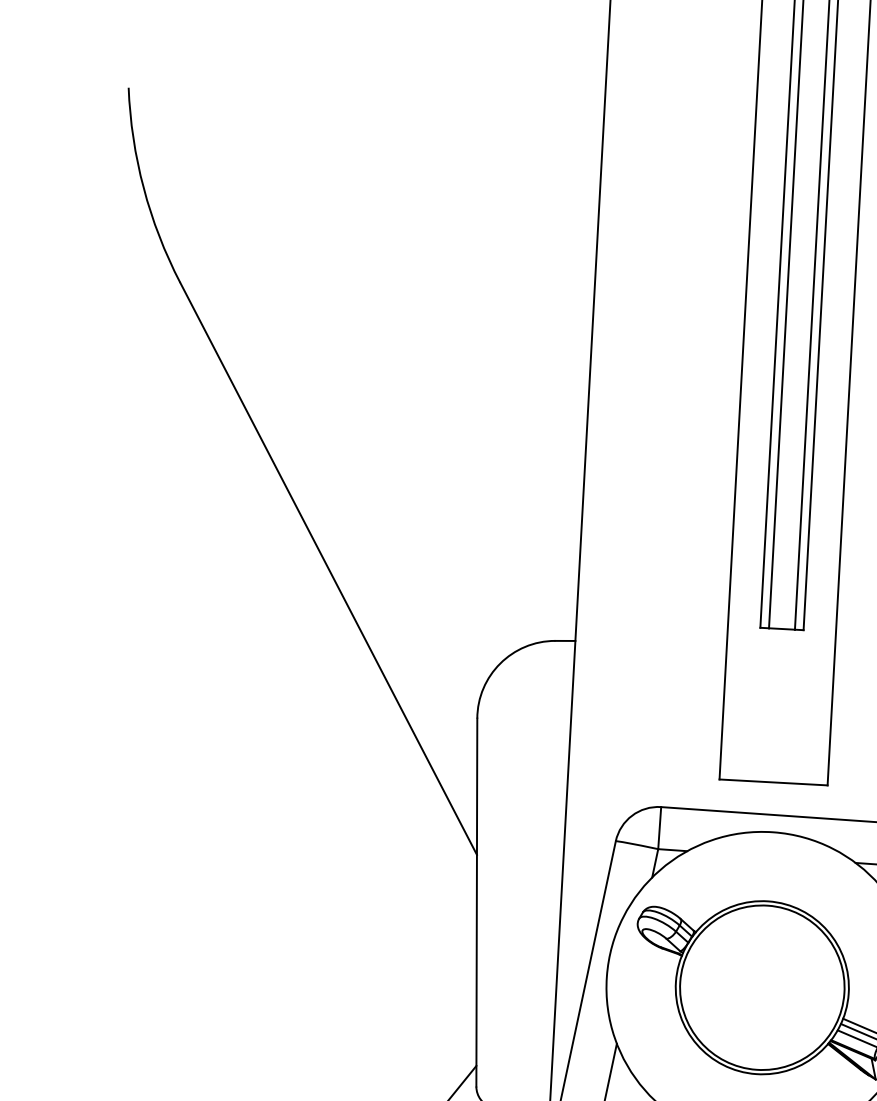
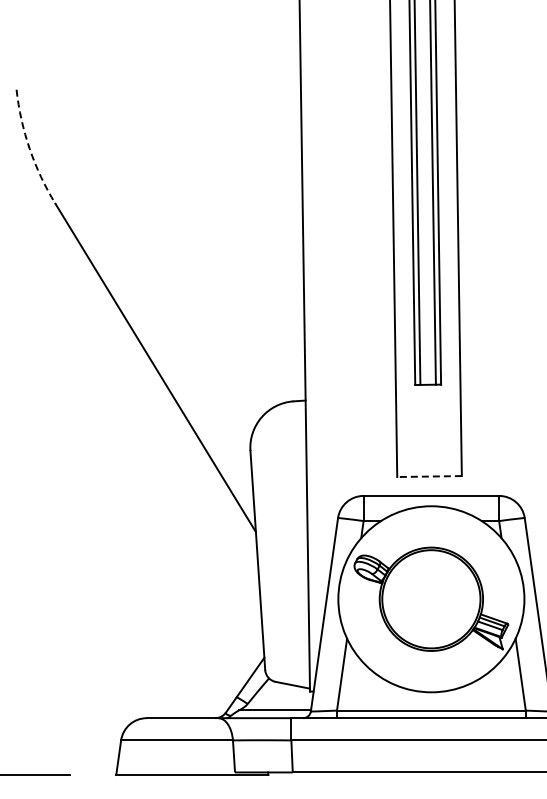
arc: (143, 187) -> (29, 148), solid -> dashed
line: (773, 782) -> (429, 476), solid -> dashed

